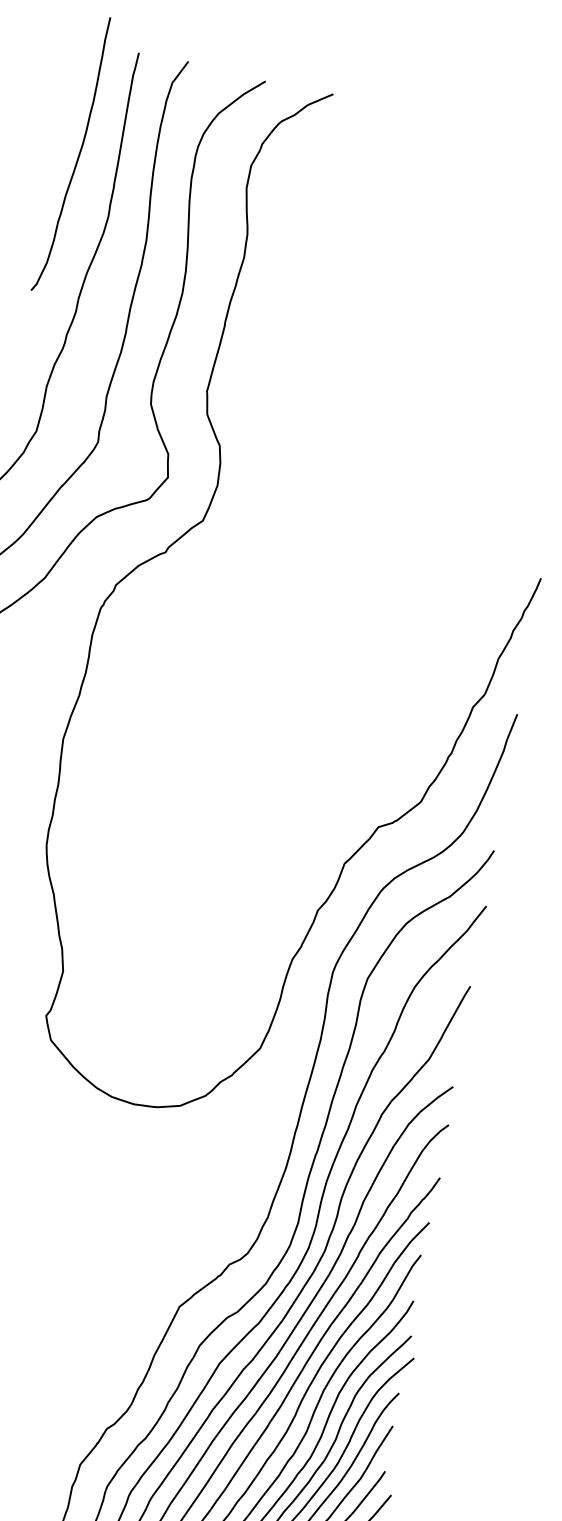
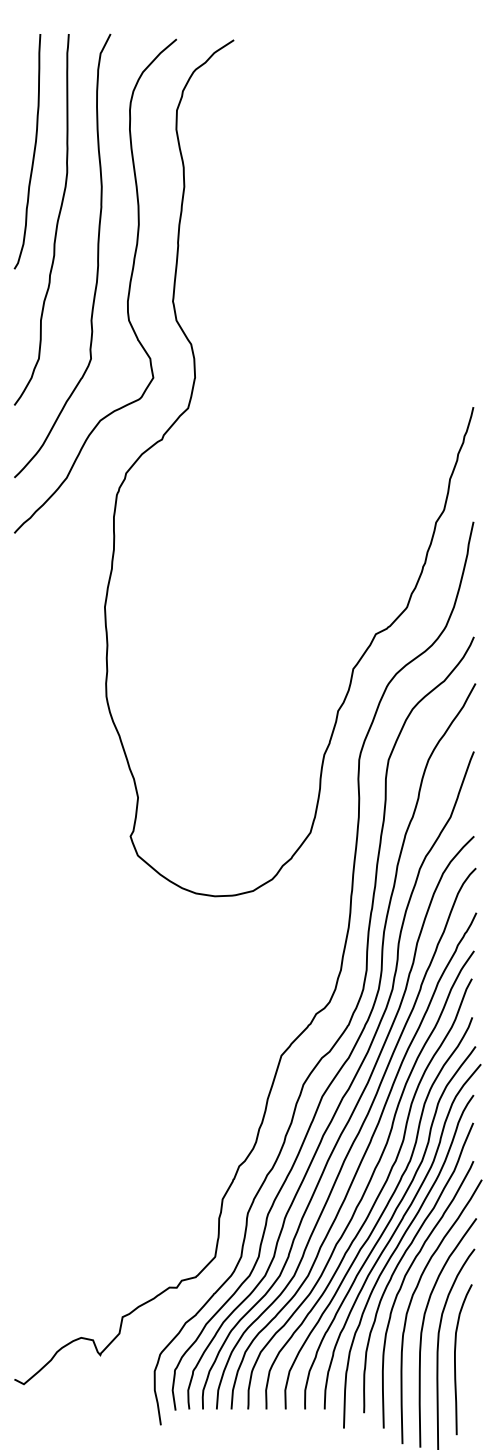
curve: (77, 155) -> (33, 151), moved

